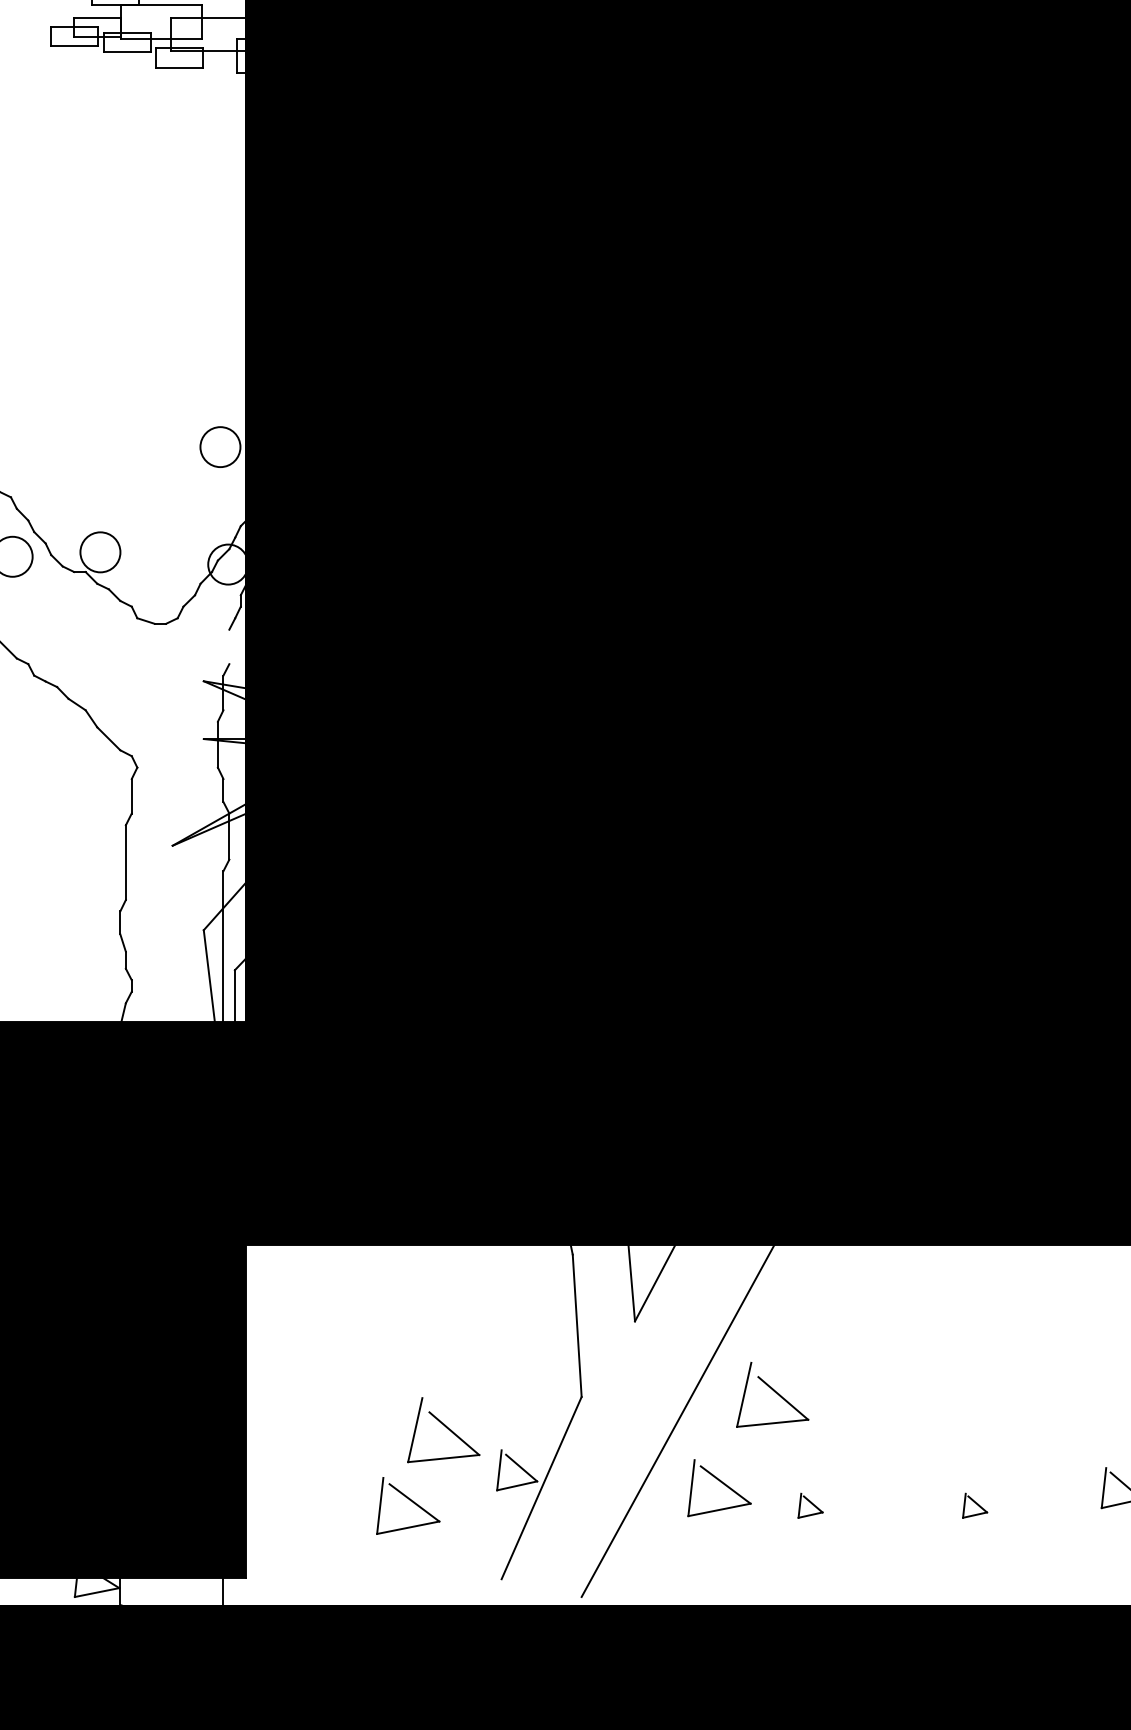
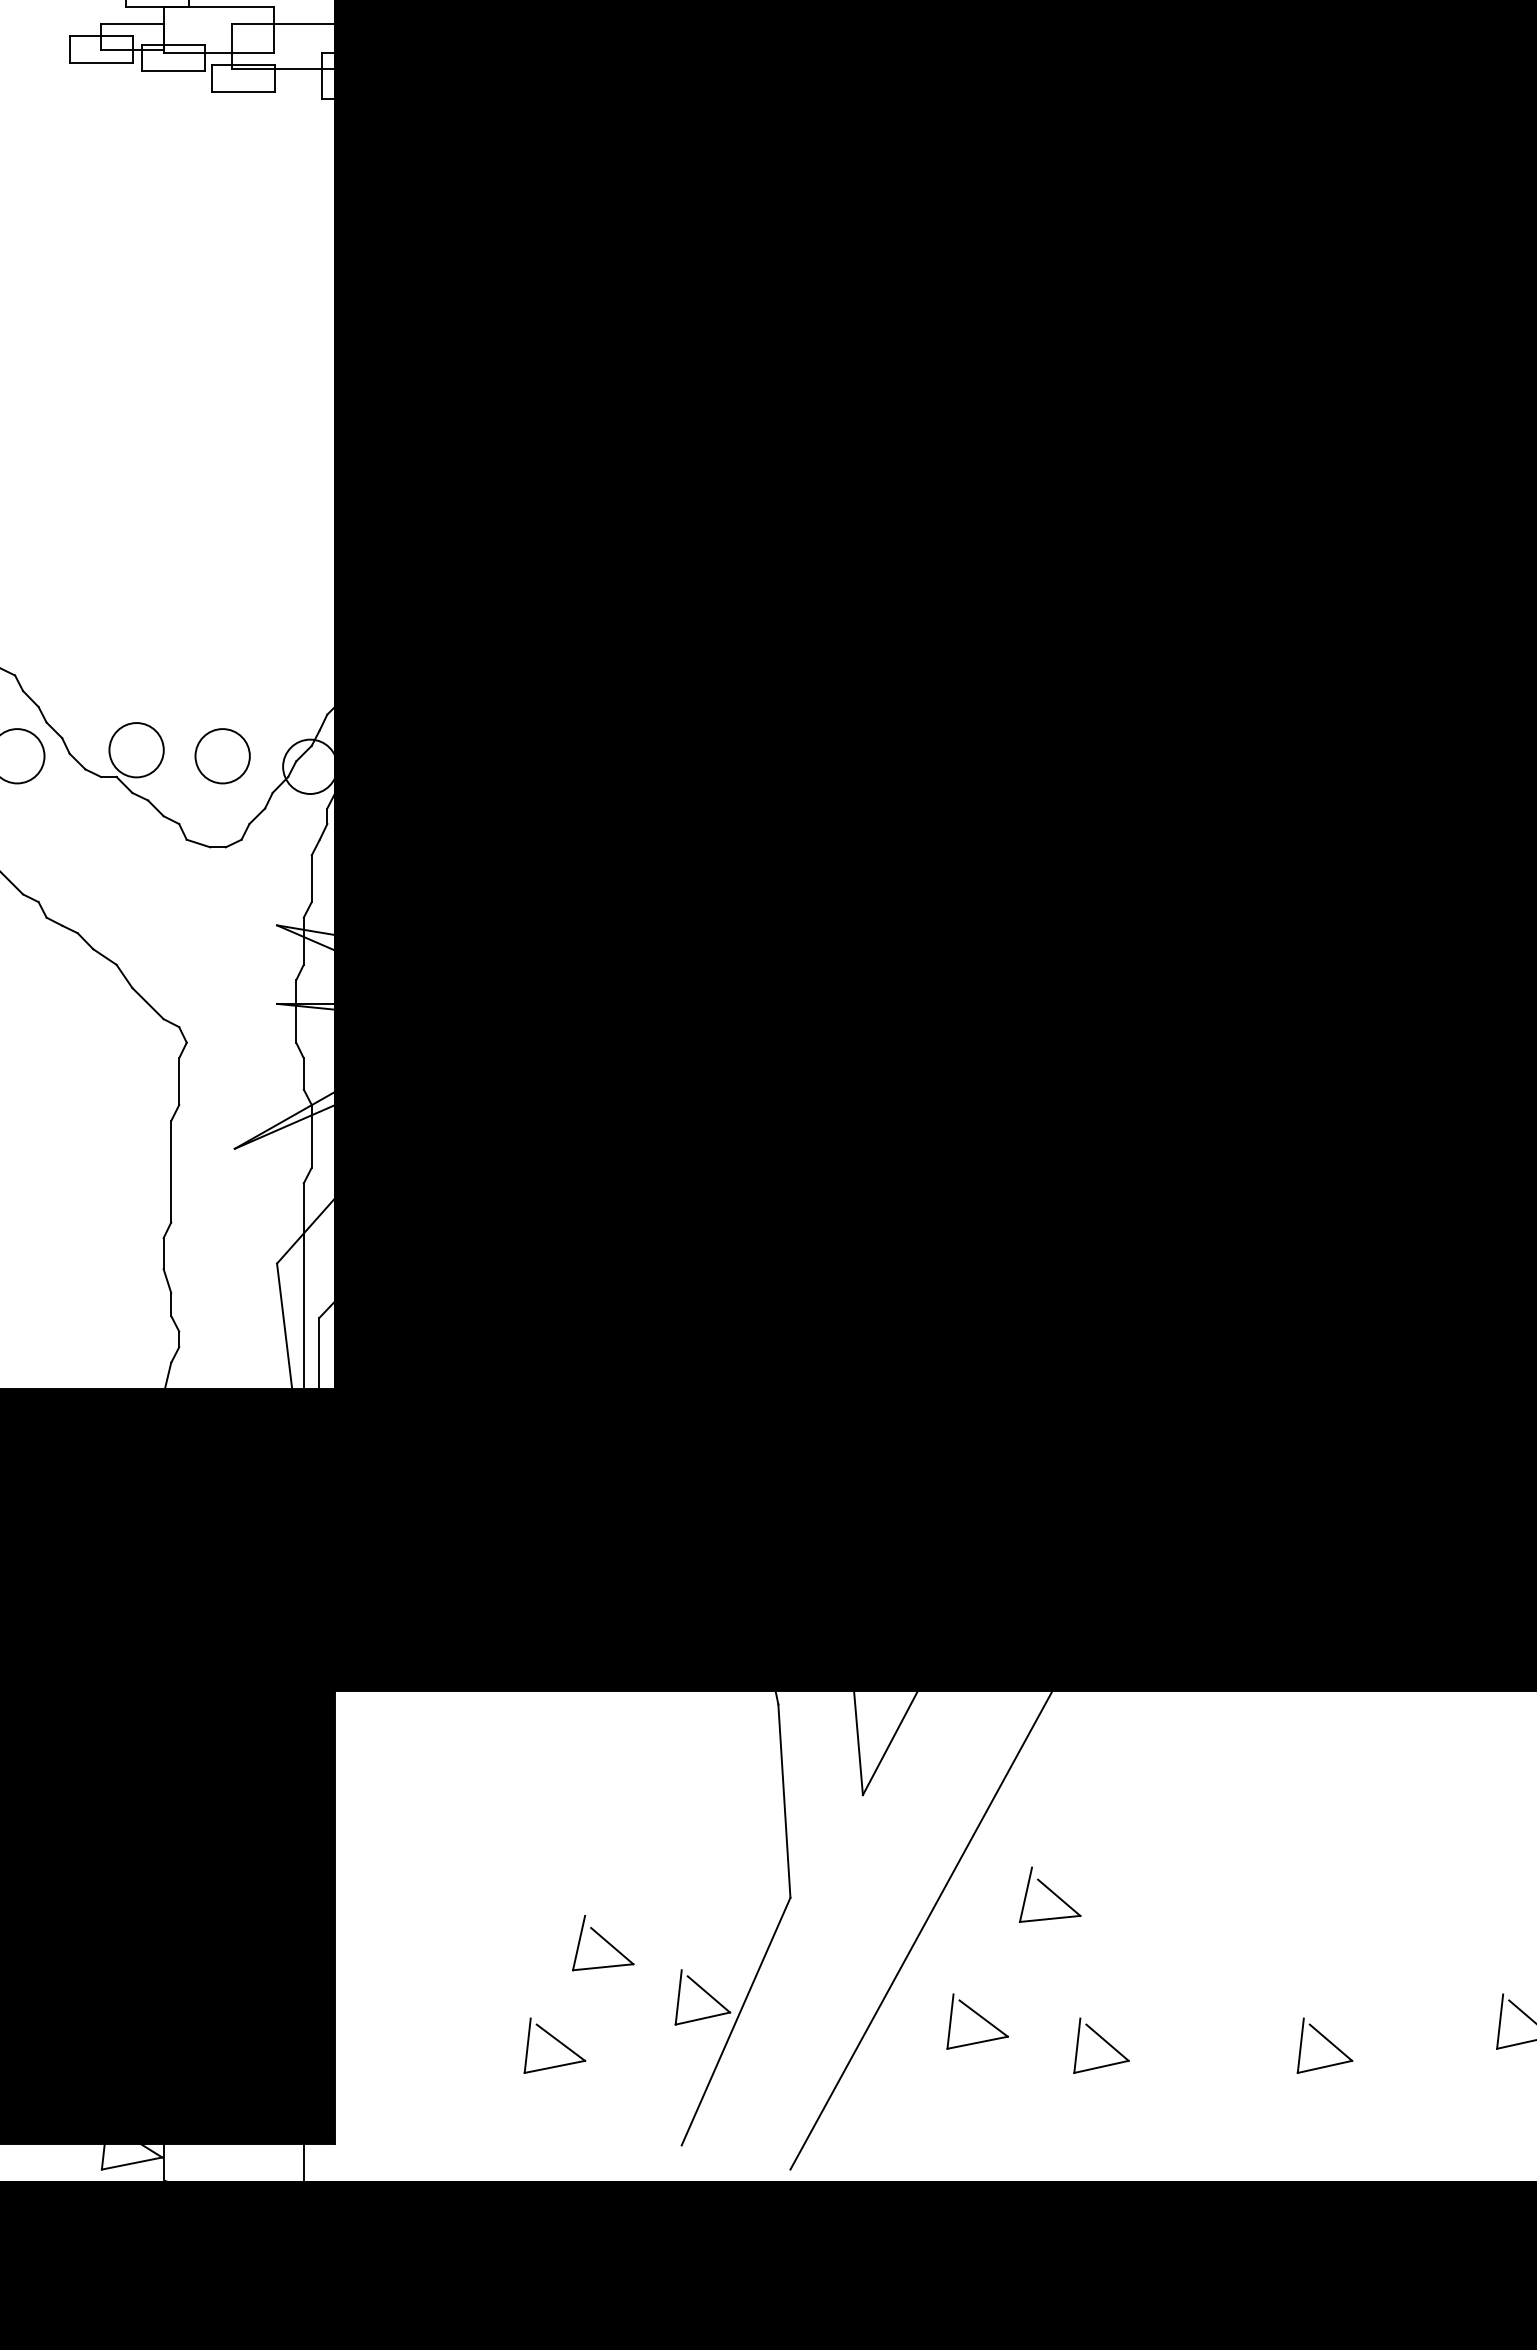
circle: (220, 447) -> (222, 756), moved
line: (229, 646) -> (311, 878), added
part: (773, 1394) -> (1050, 1894), size x0.62
part: (444, 1430) -> (603, 1943), size x0.62
part: (719, 1488) -> (977, 2021), size x0.71
part: (407, 1505) -> (554, 2045), size x0.71
part: (810, 1505) -> (1101, 2045), size x1.67
part: (974, 1505) -> (1324, 2045), size x1.67

